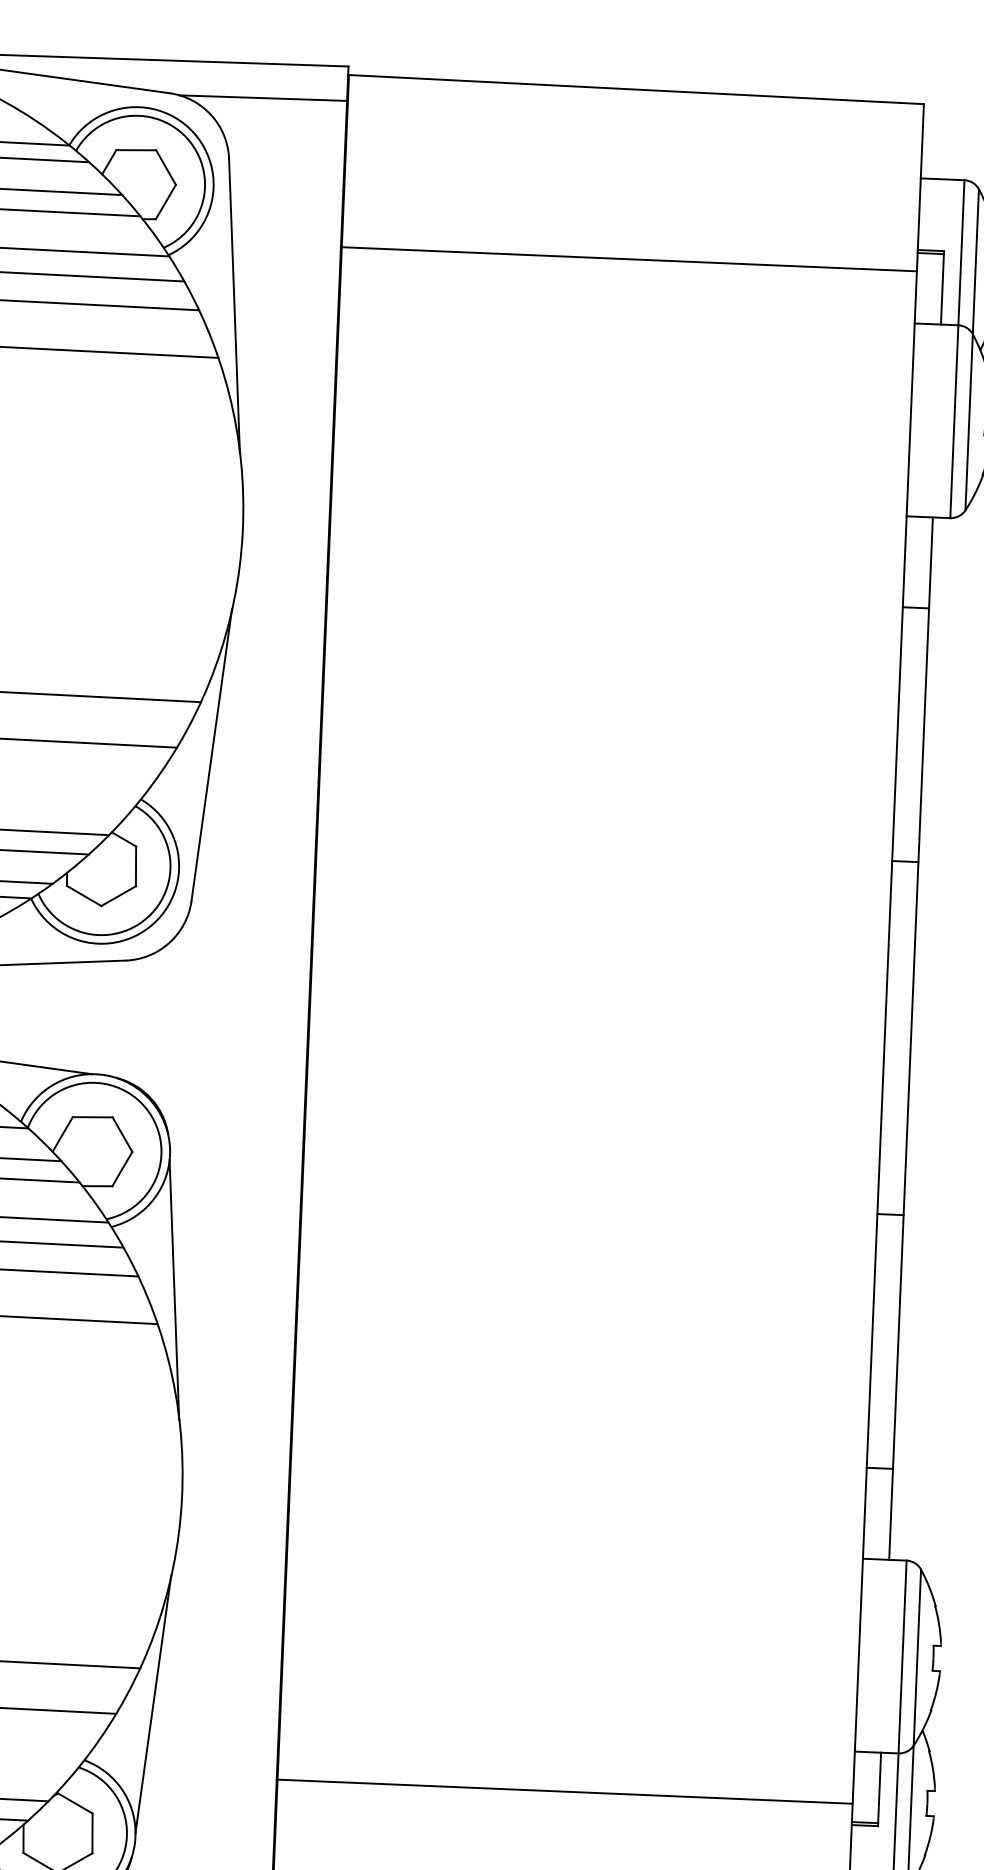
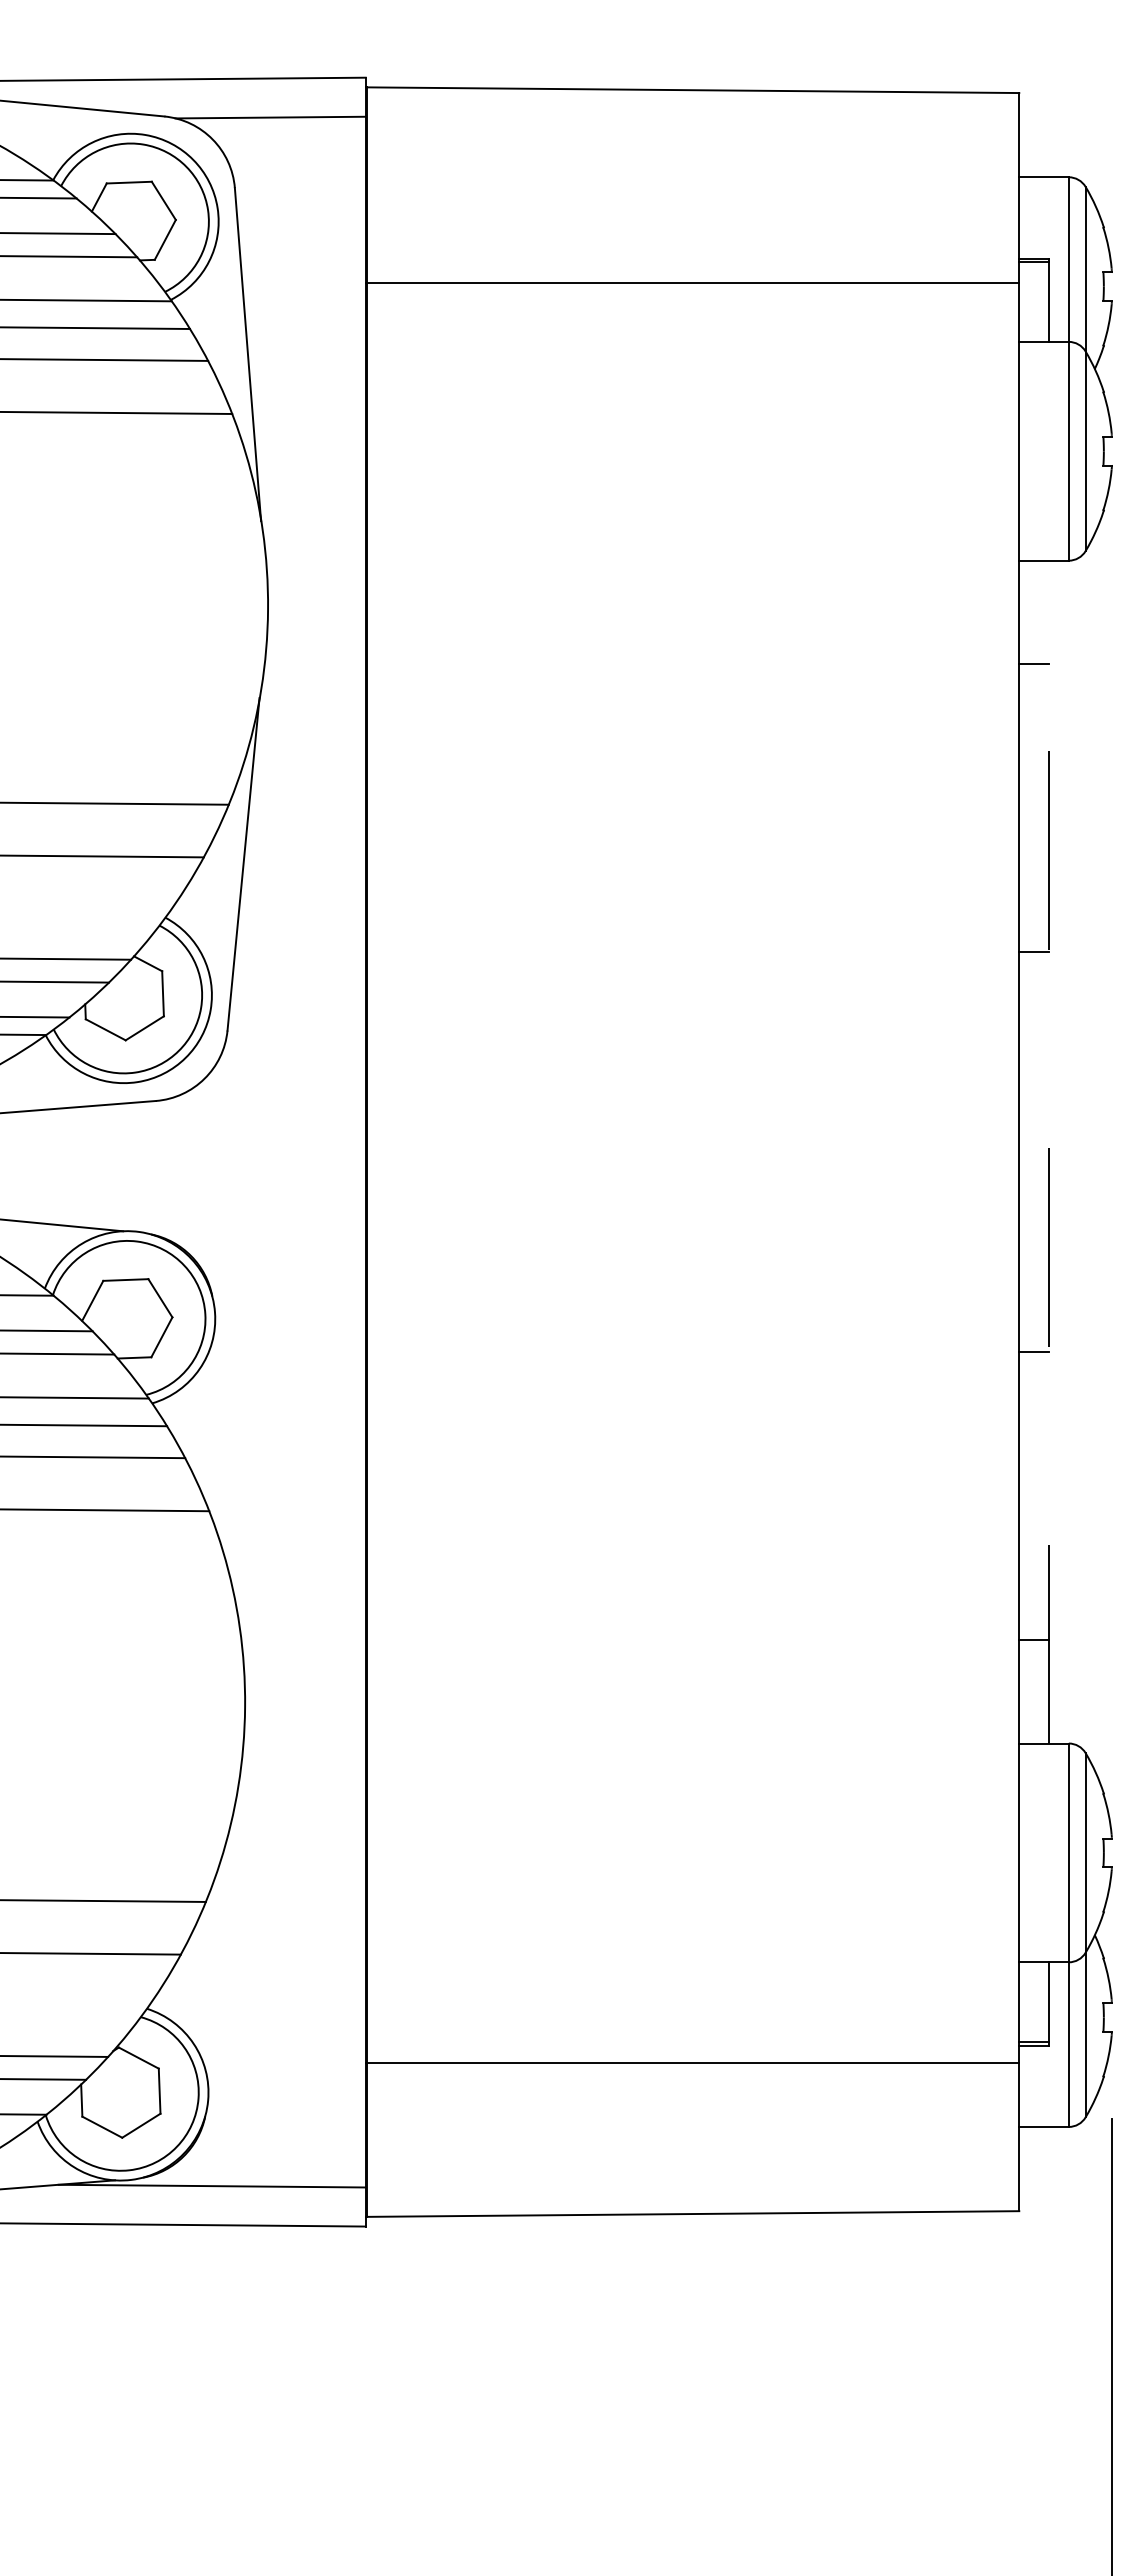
line: (911, 1038) -> (1049, 1151), solid -> dashed
line: (174, 1289) -> (226, 1471), removed
line: (153, 1703) -> (222, 1941), removed
line: (564, 1791) -> (692, 2063), moved

